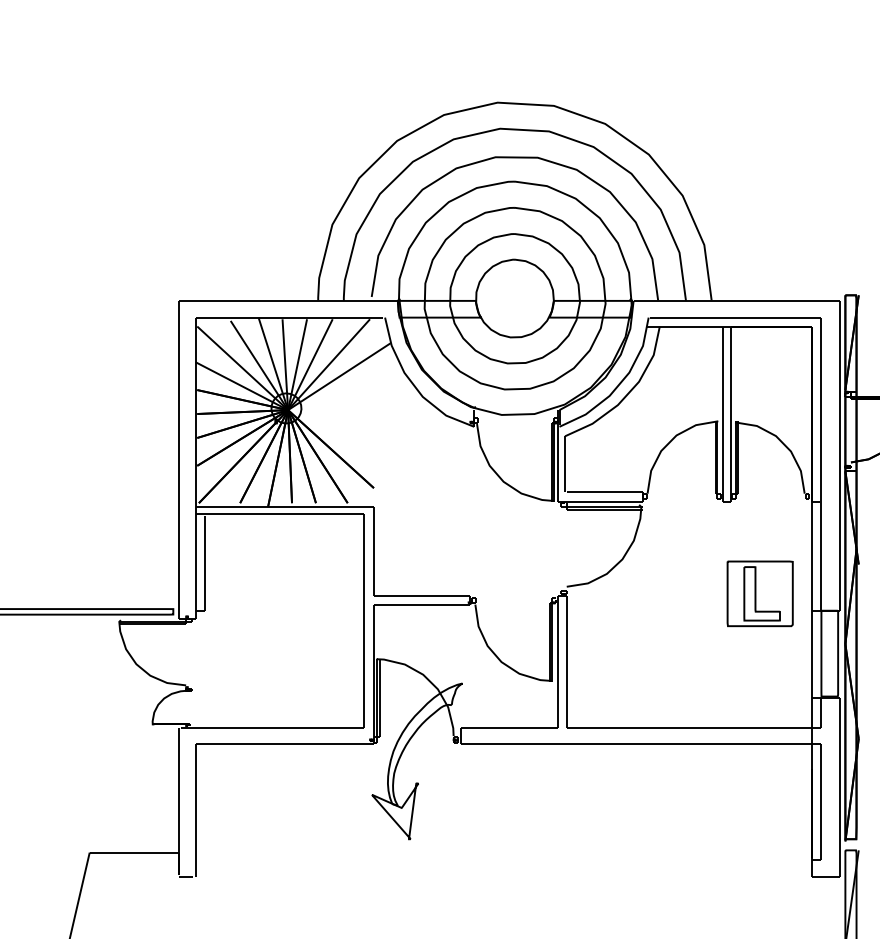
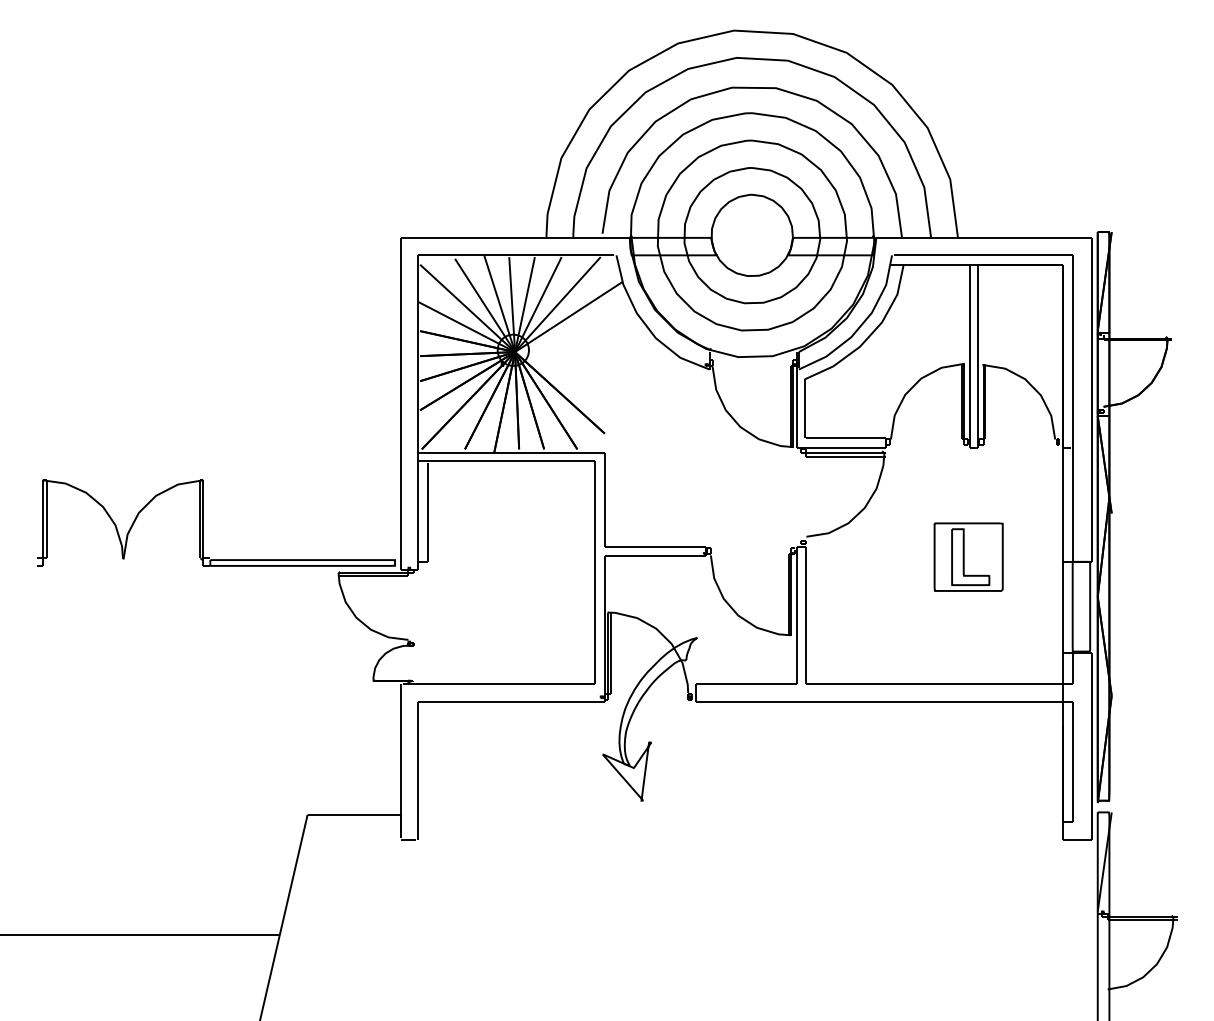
part: (760, 593) -> (968, 556), moved

